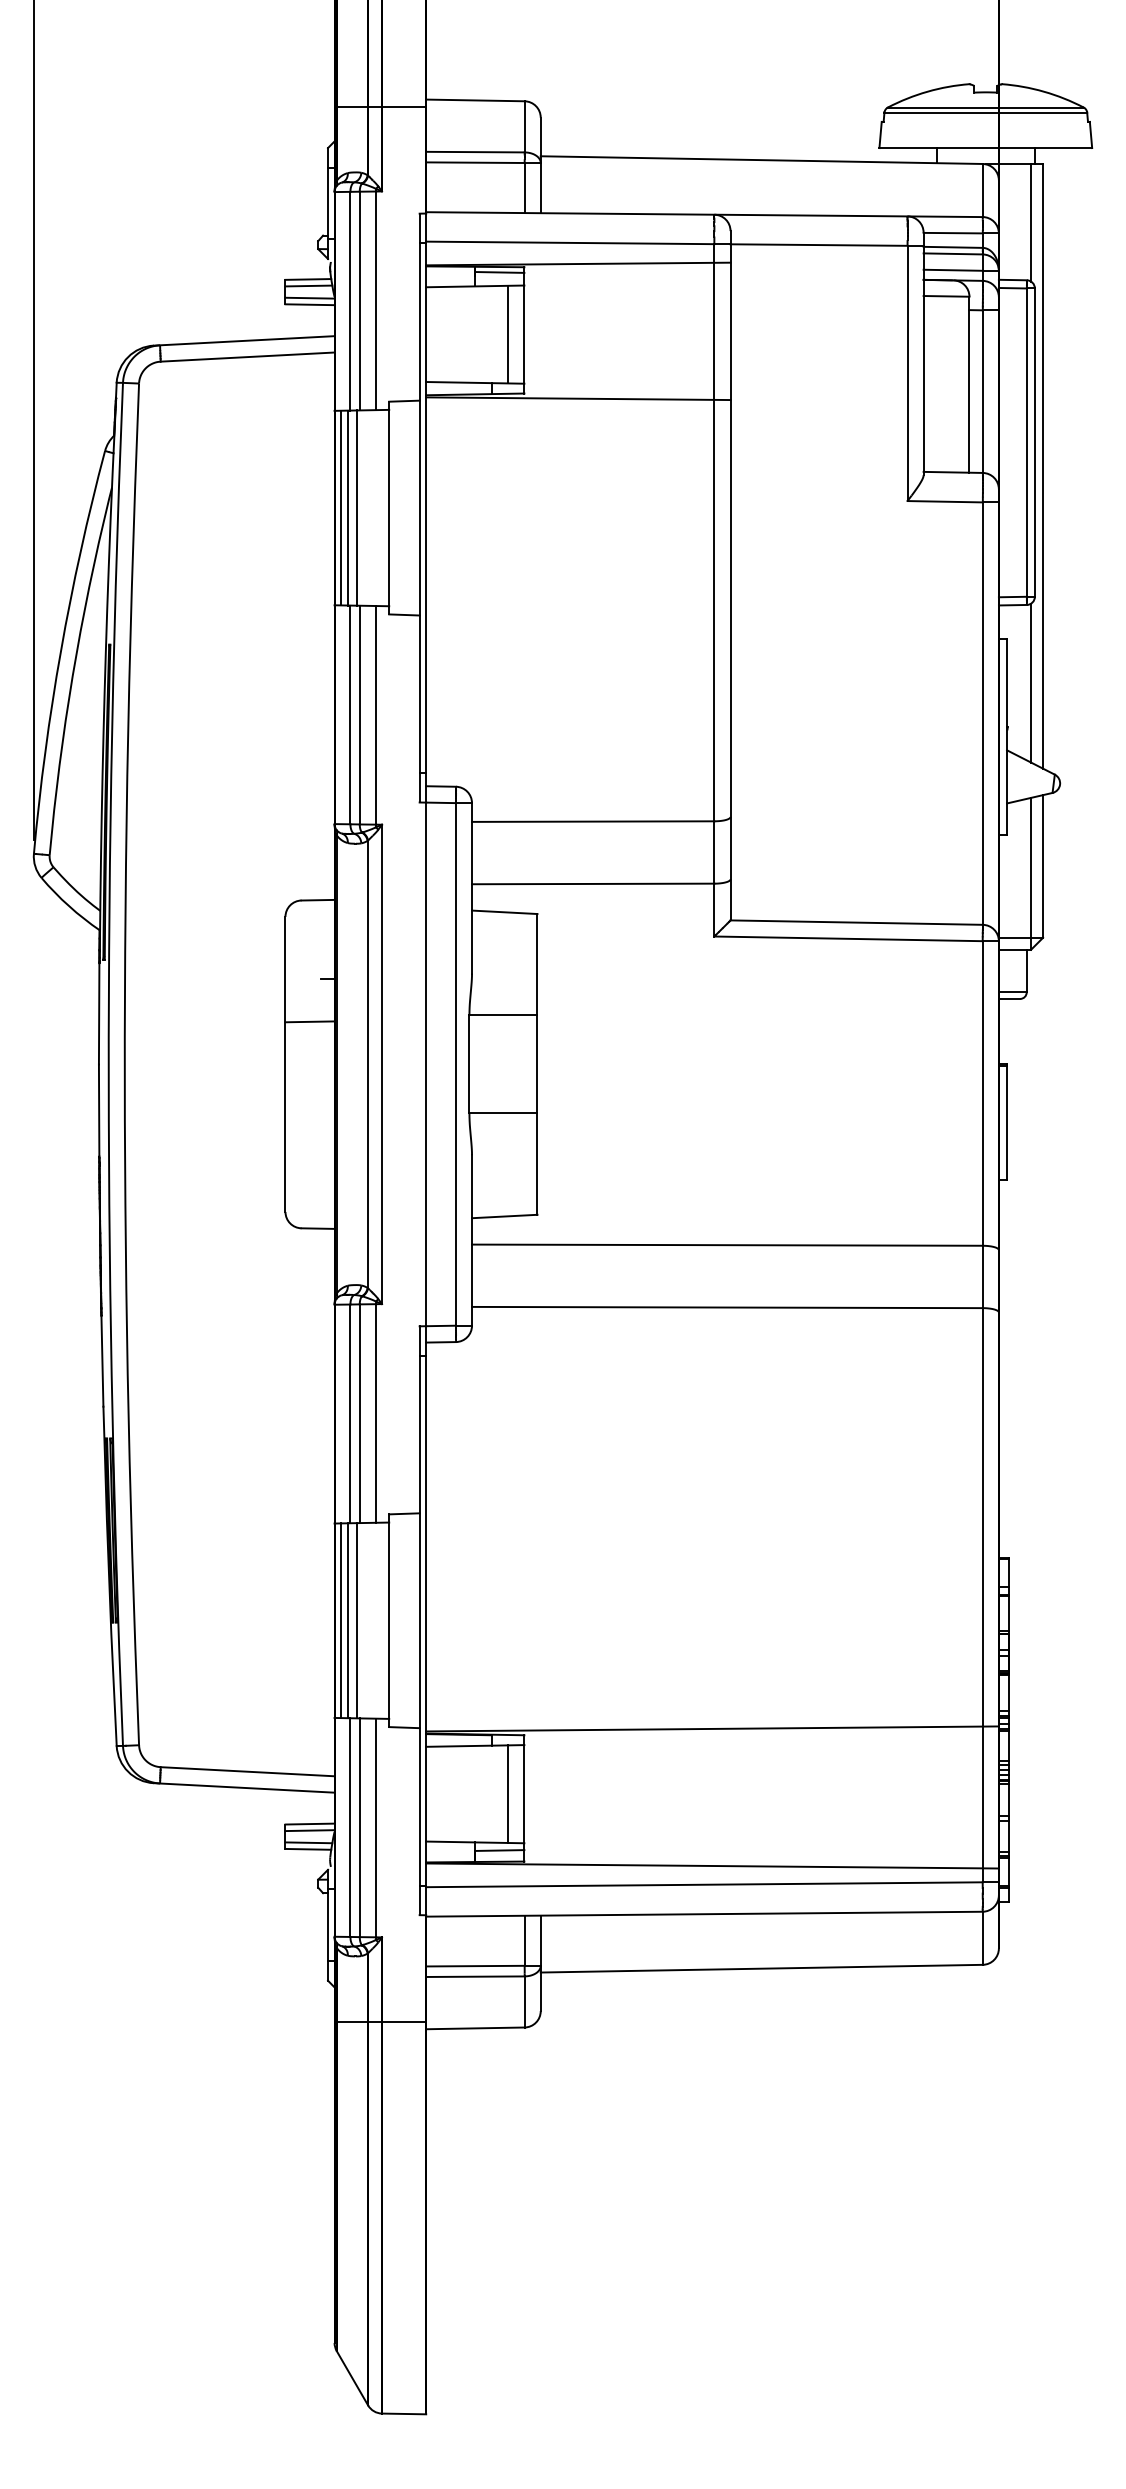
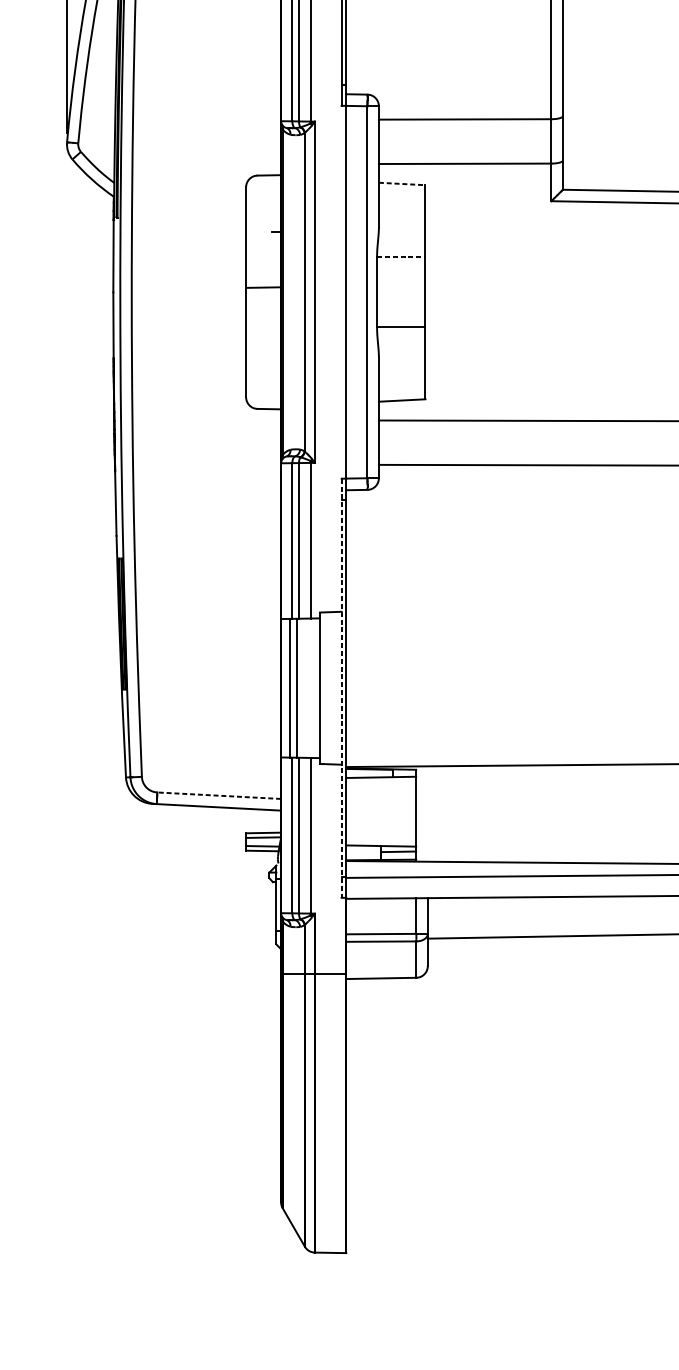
line: (504, 912) -> (402, 184), solid -> dashed
line: (503, 1015) -> (401, 257), solid -> dashed
line: (309, 1021) -> (263, 287), moved
line: (341, 1620) -> (286, 688), removed
line: (419, 1621) -> (341, 688), solid -> dashed
line: (247, 1771) -> (219, 795), solid -> dashed
line: (508, 1794) -> (404, 811), removed

